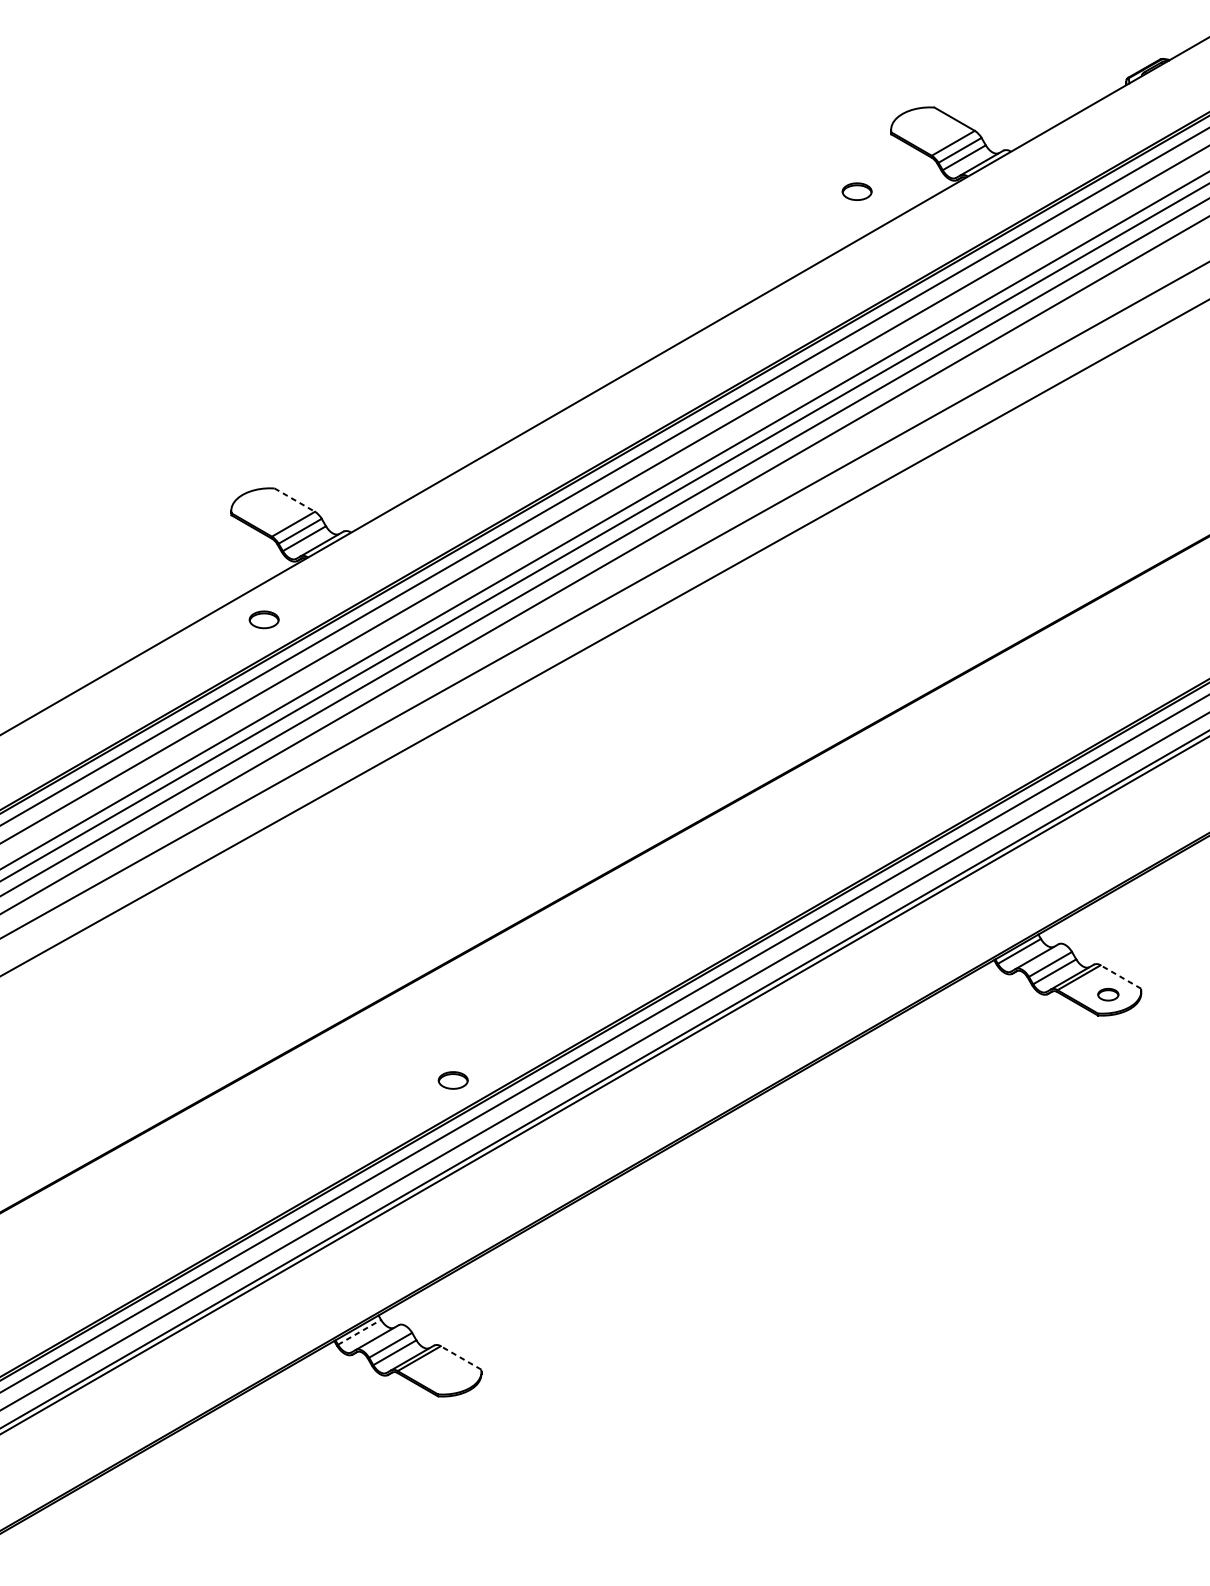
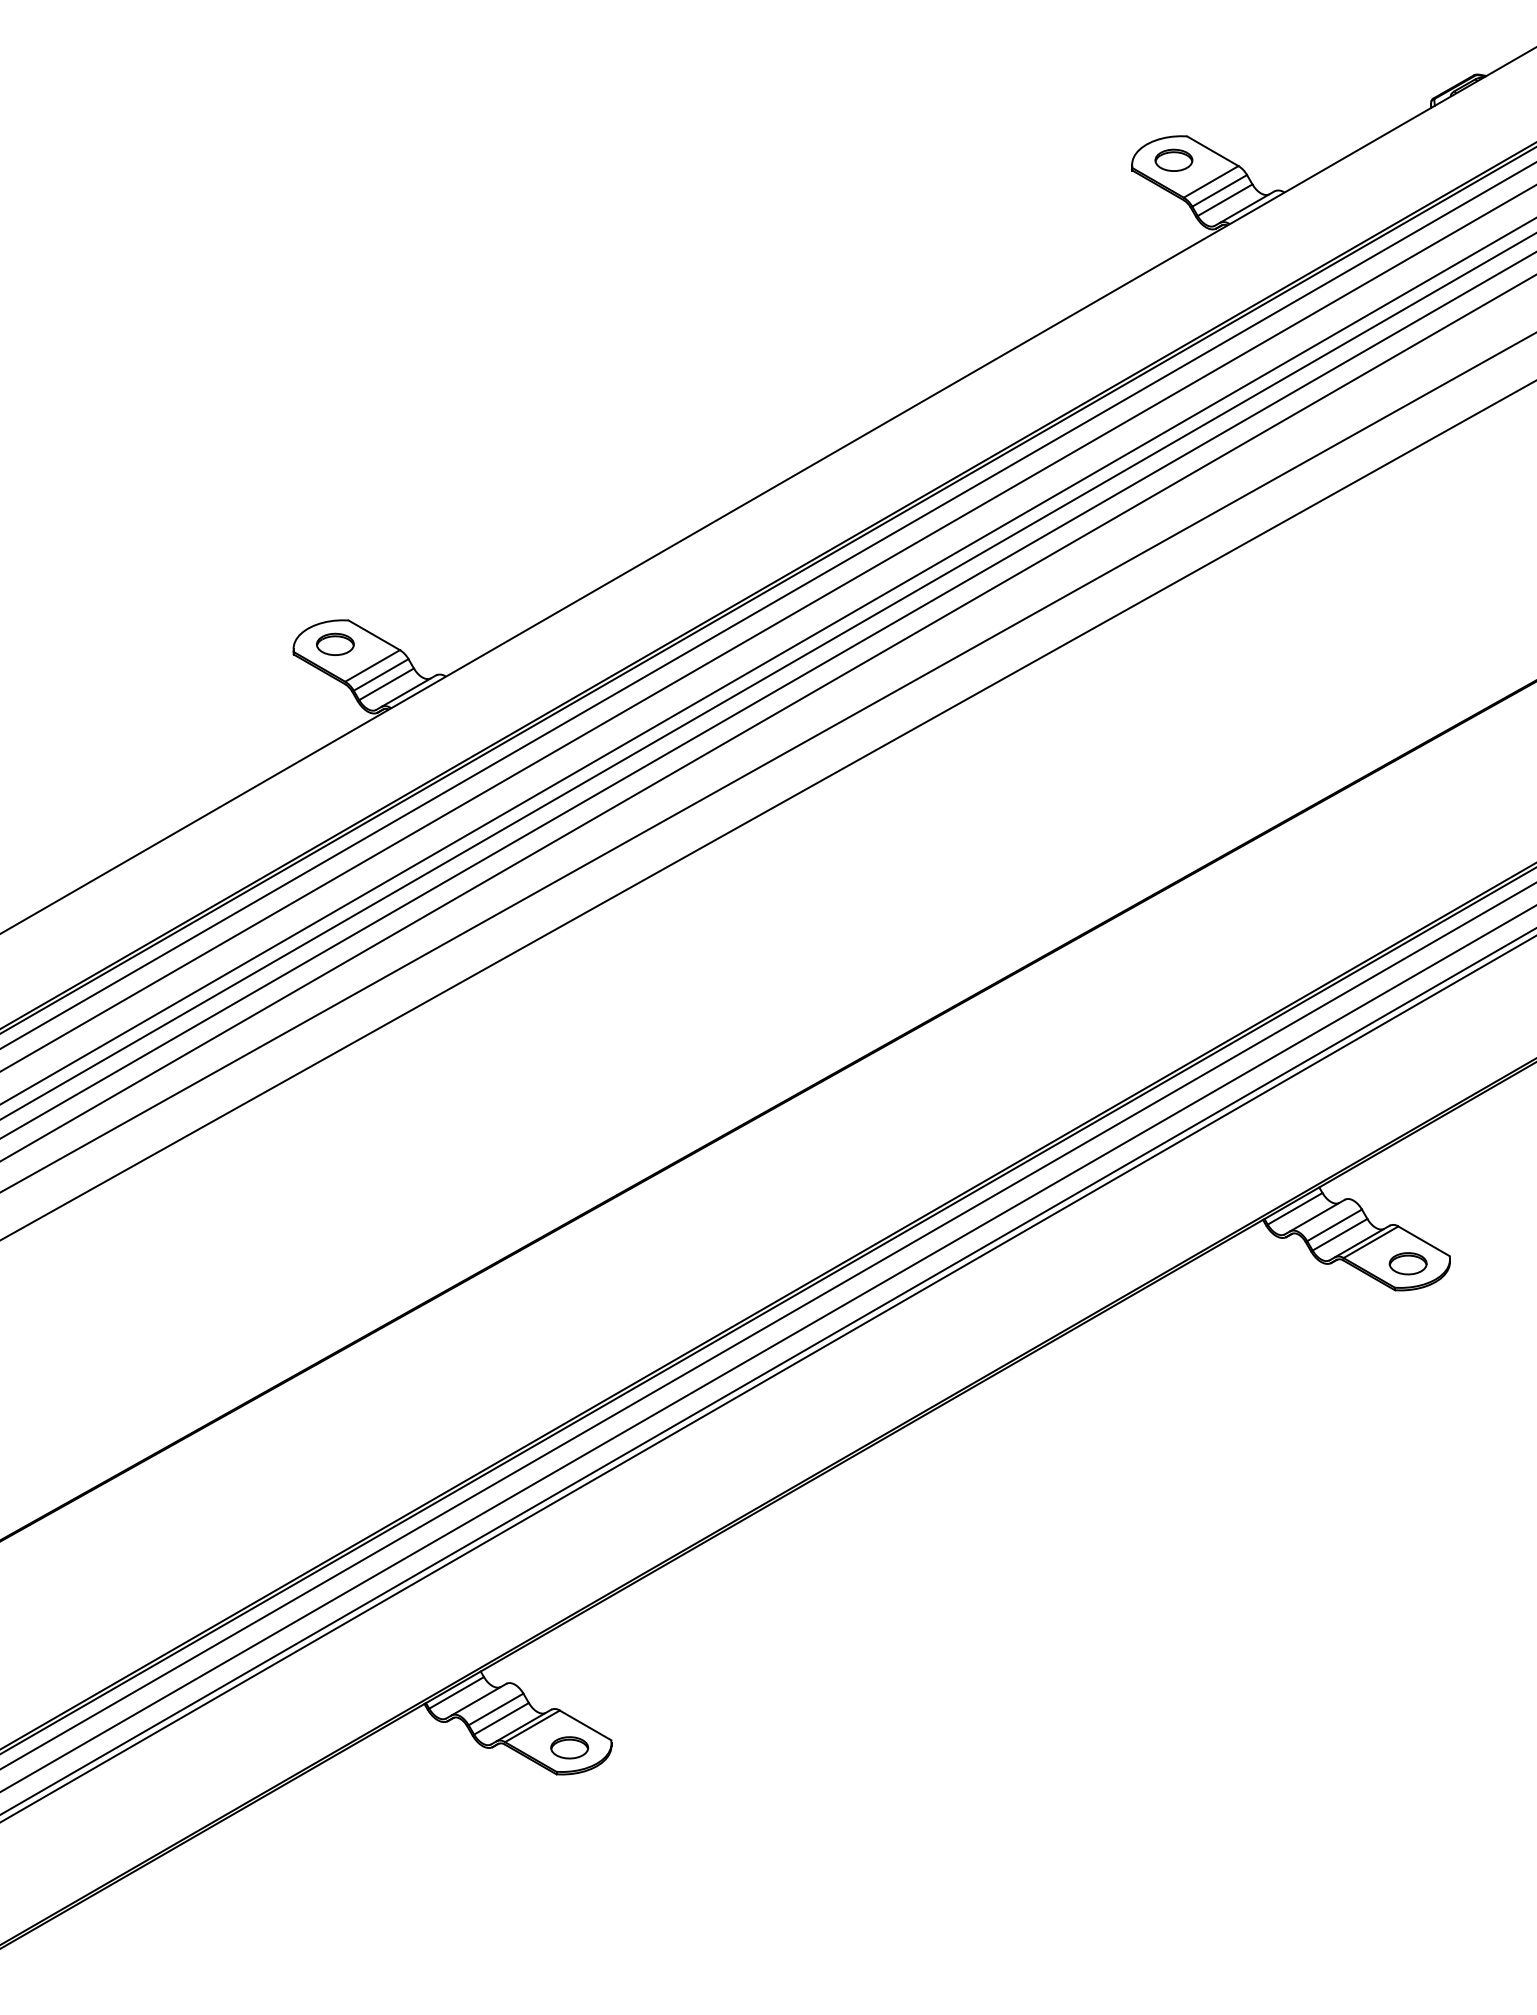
part: (856, 191) -> (1173, 159), moved
line: (294, 500) -> (374, 635), dashed -> solid
part: (264, 619) -> (335, 643), moved
line: (1121, 977) -> (1424, 1241), dashed -> solid
part: (1107, 994) -> (1407, 1263), size x1.43
part: (453, 1080) -> (569, 1747), moved
line: (359, 1332) -> (456, 1692), dashed -> solid
line: (460, 1357) -> (585, 1725), dashed -> solid

